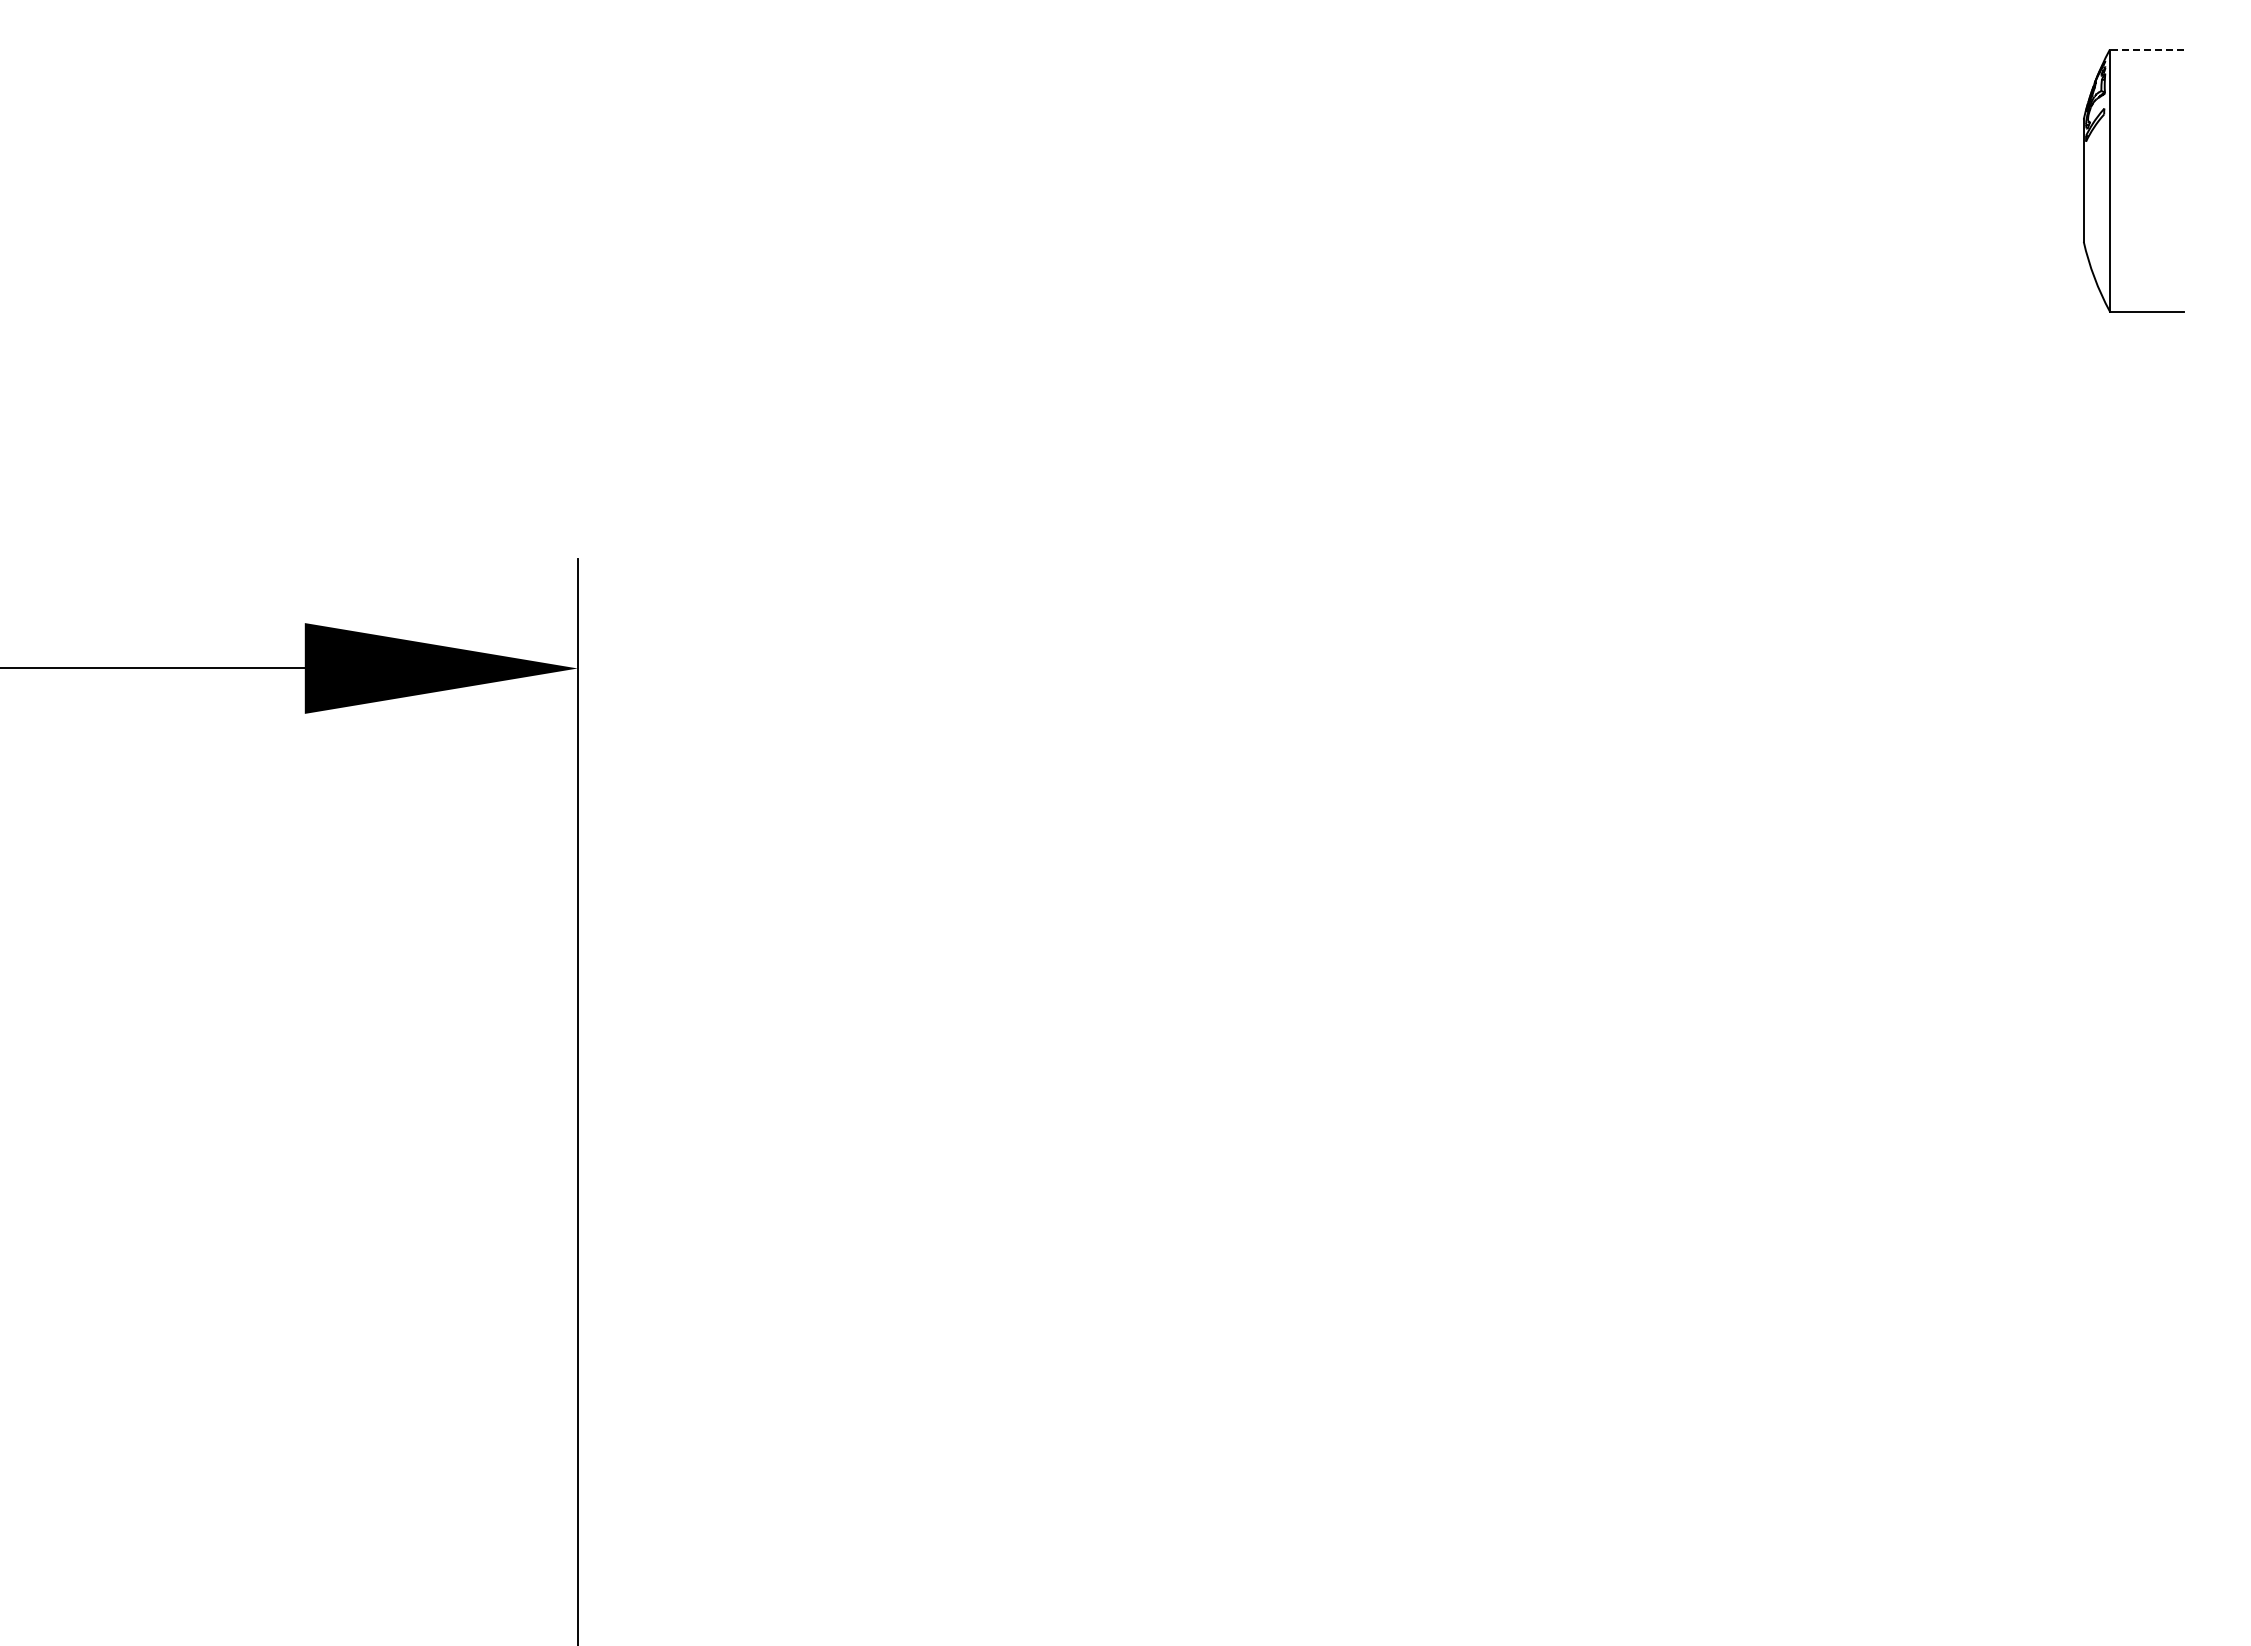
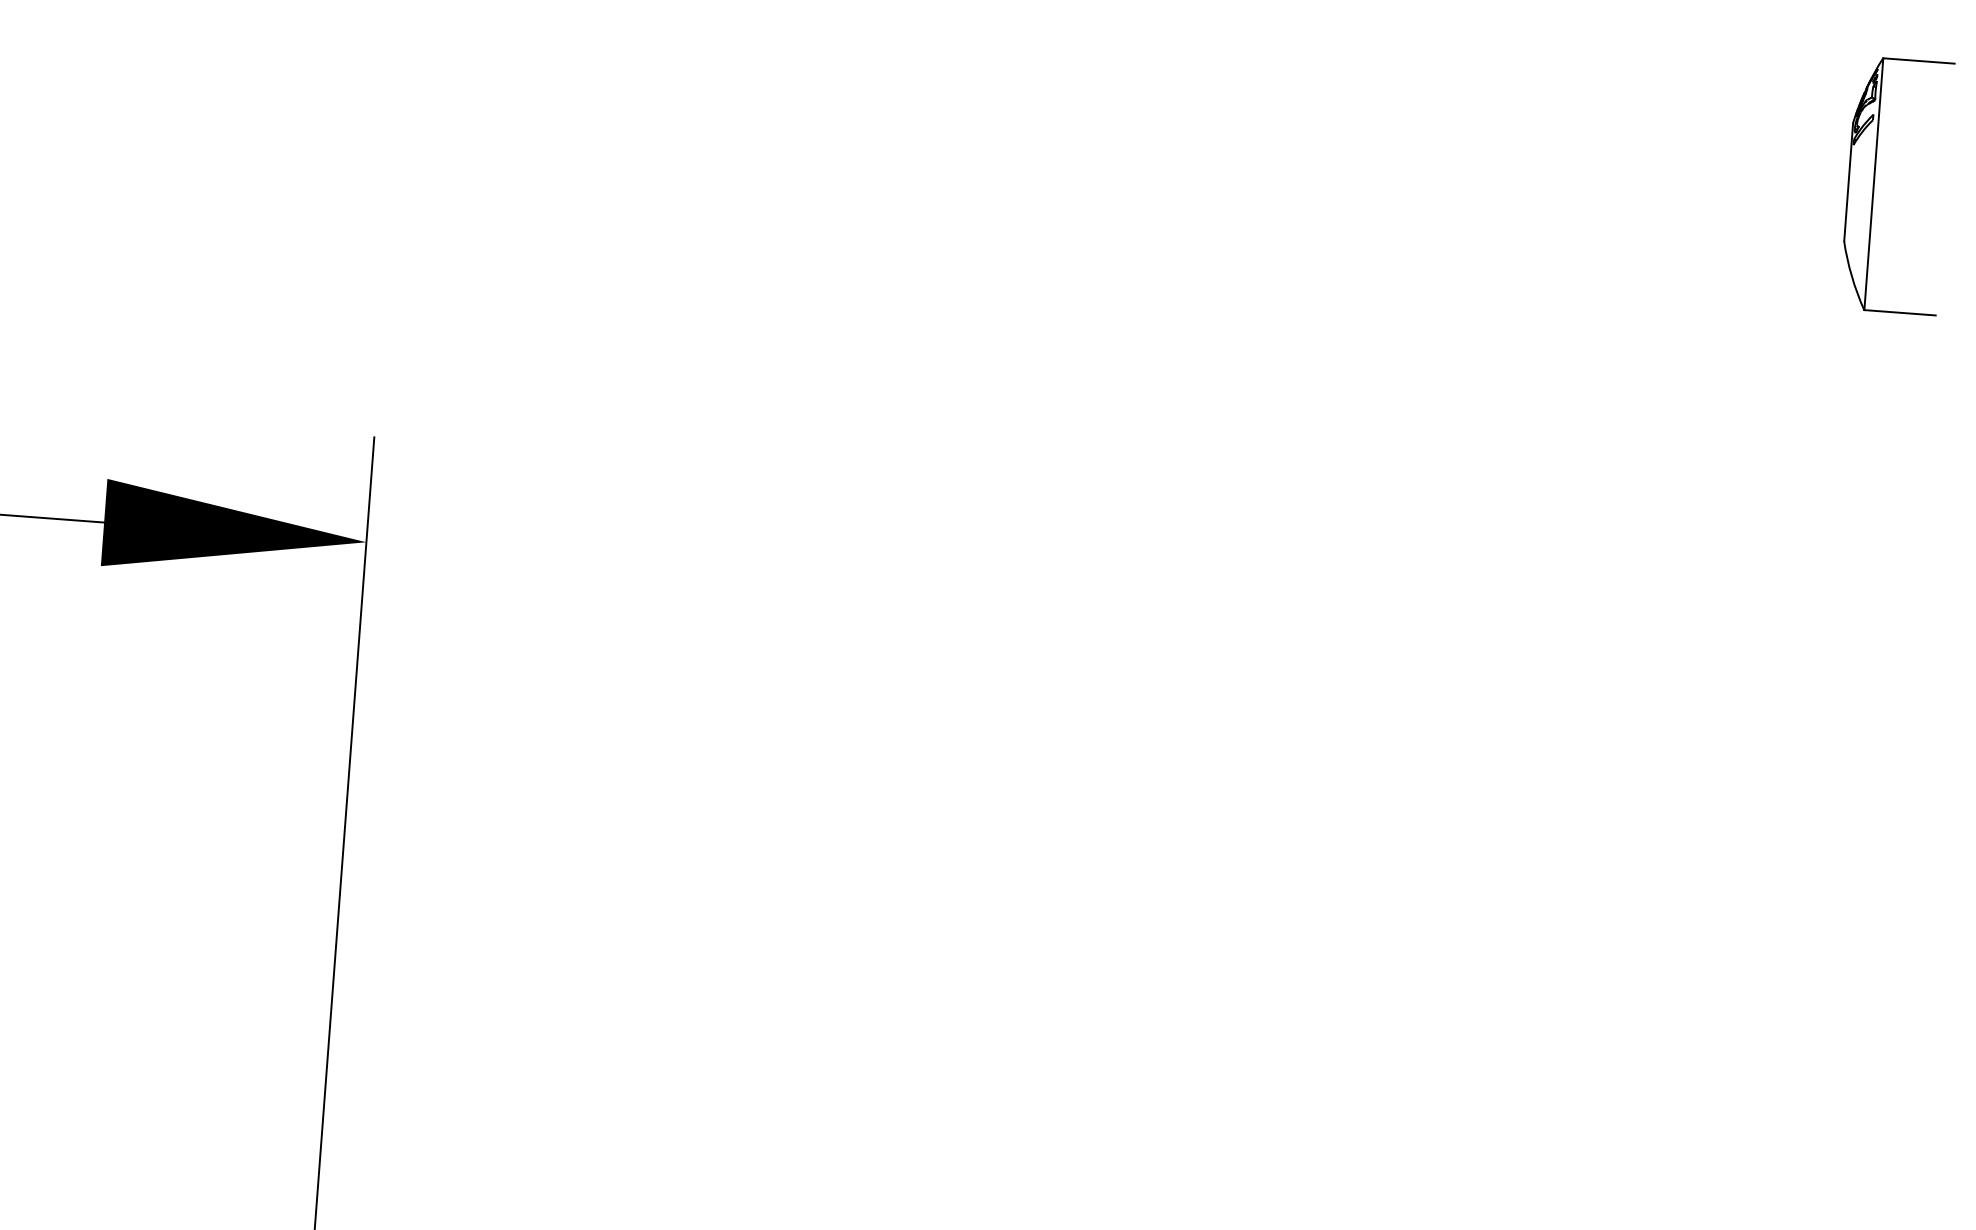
line: (2146, 49) -> (1918, 60), dashed -> solid

